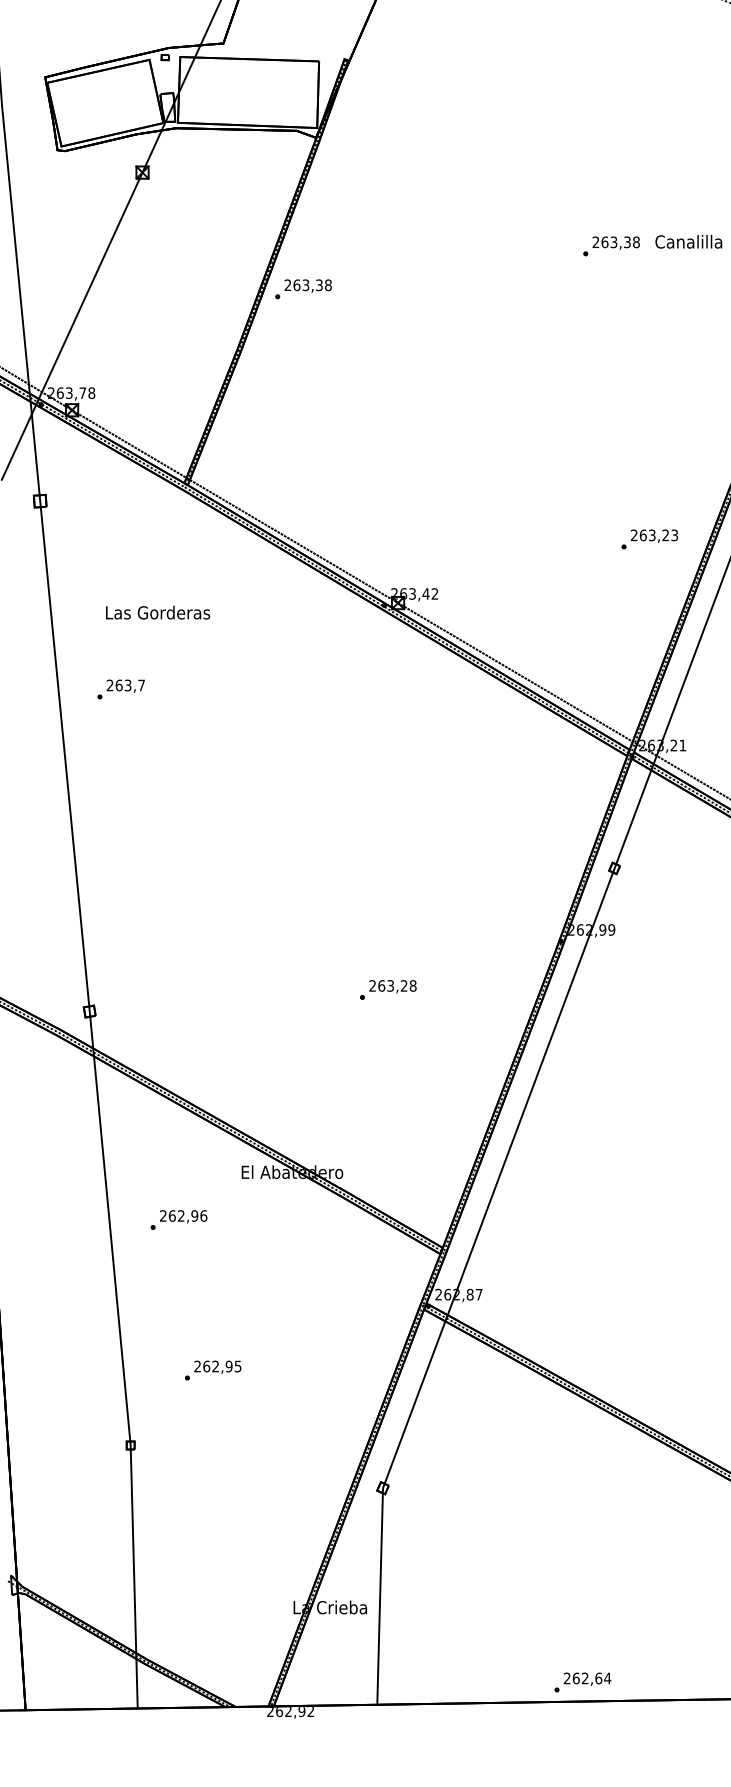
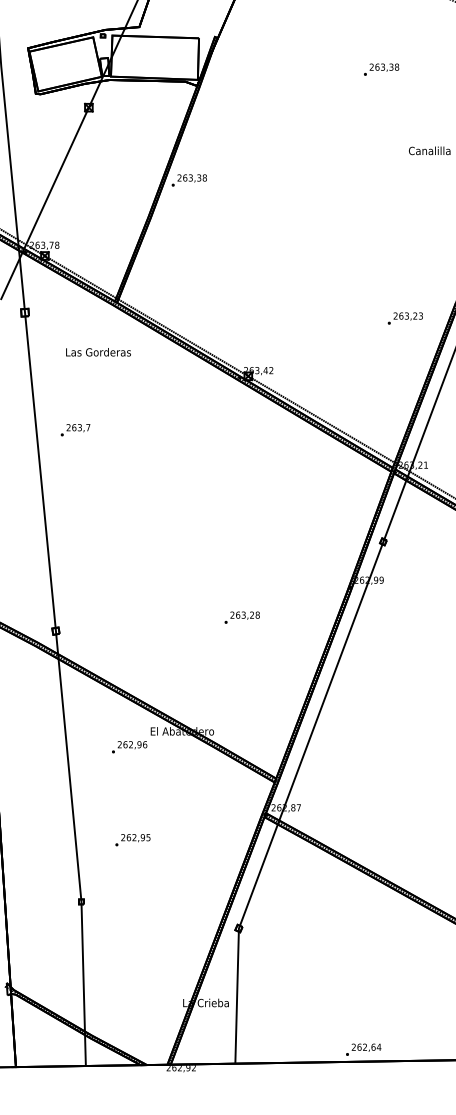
text: (611, 246) -> (381, 69), moved
text: (648, 539) -> (404, 318), moved
text: (157, 613) -> (98, 352), moved
text: (178, 1220) -> (129, 747), moved
text: (212, 1371) -> (132, 840), moved

